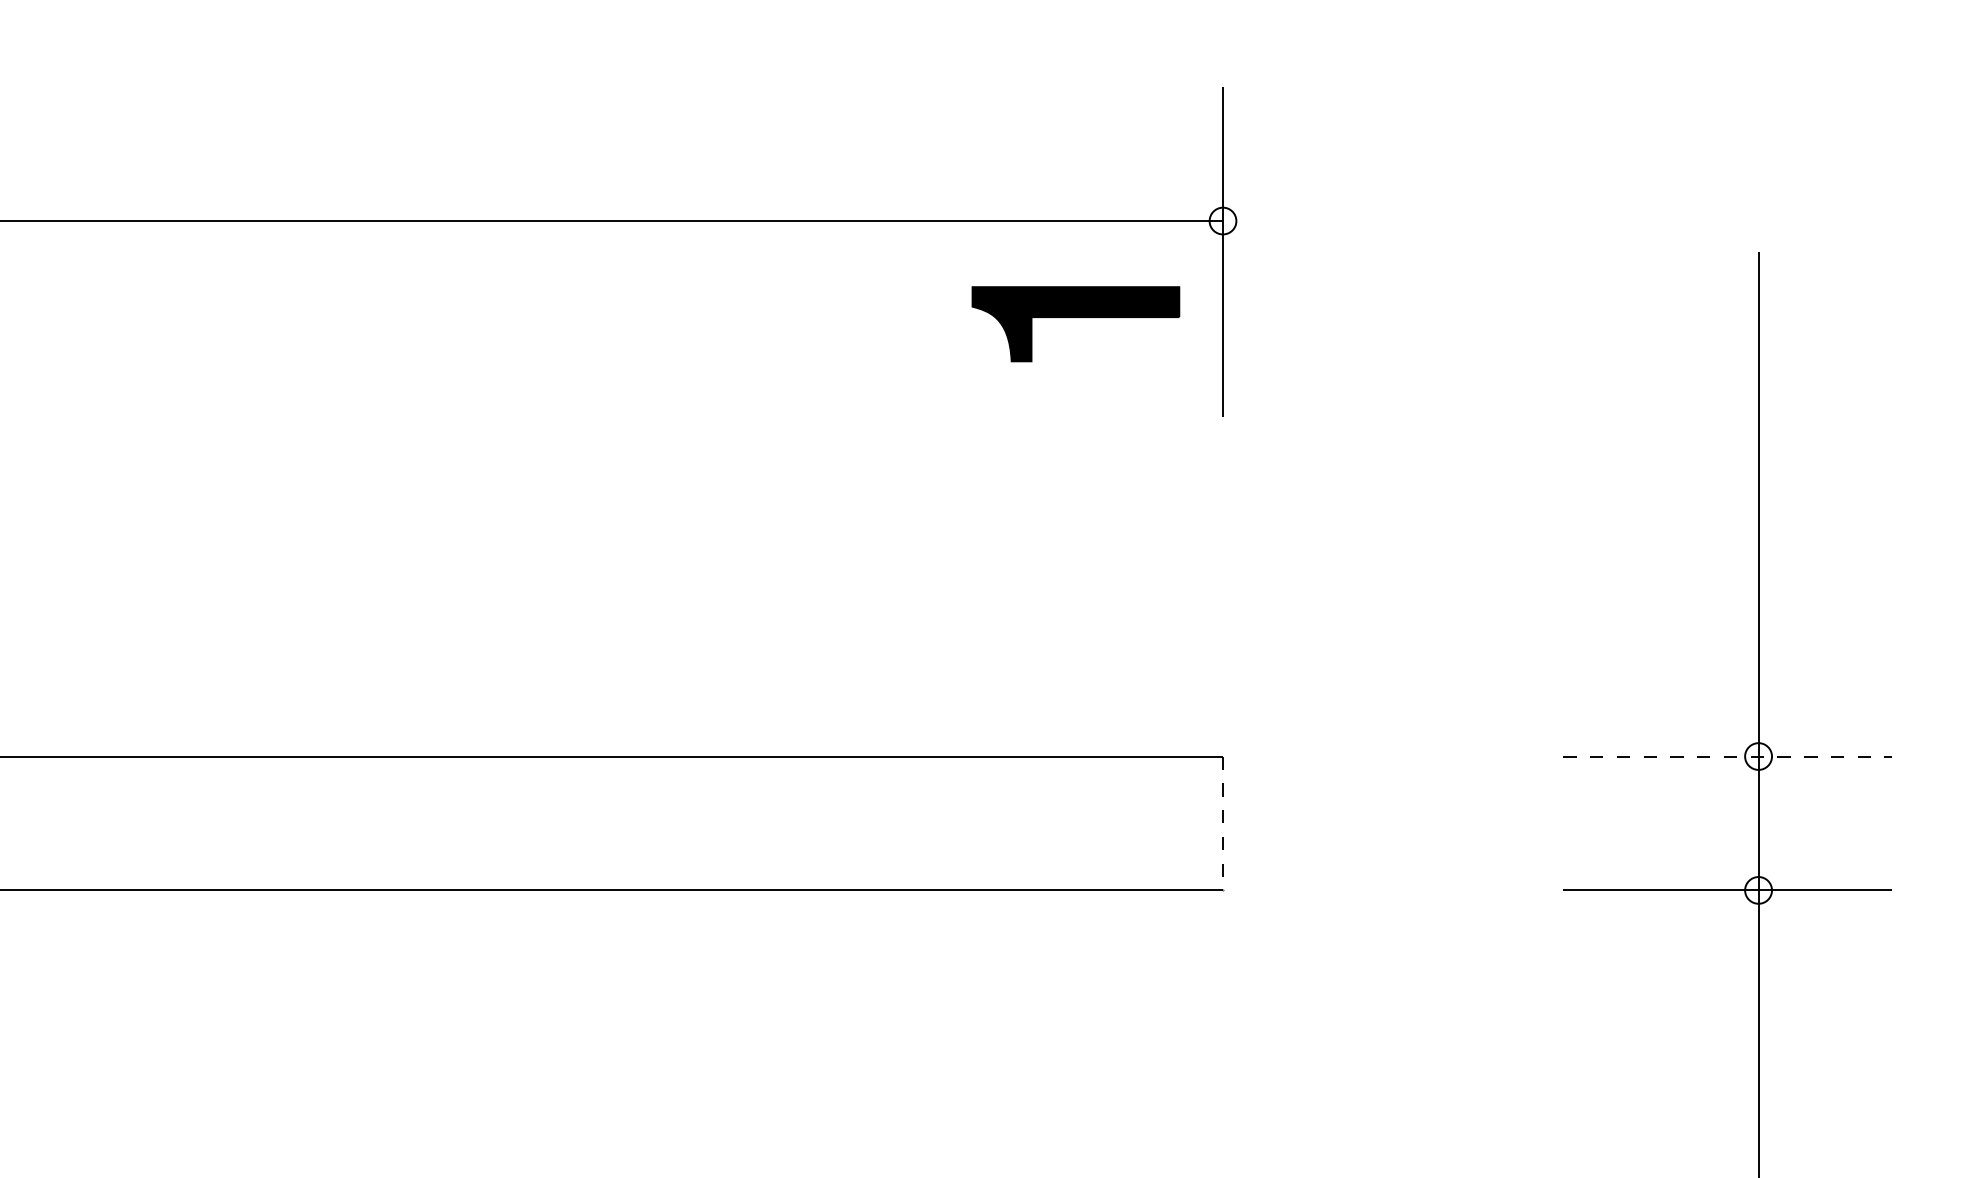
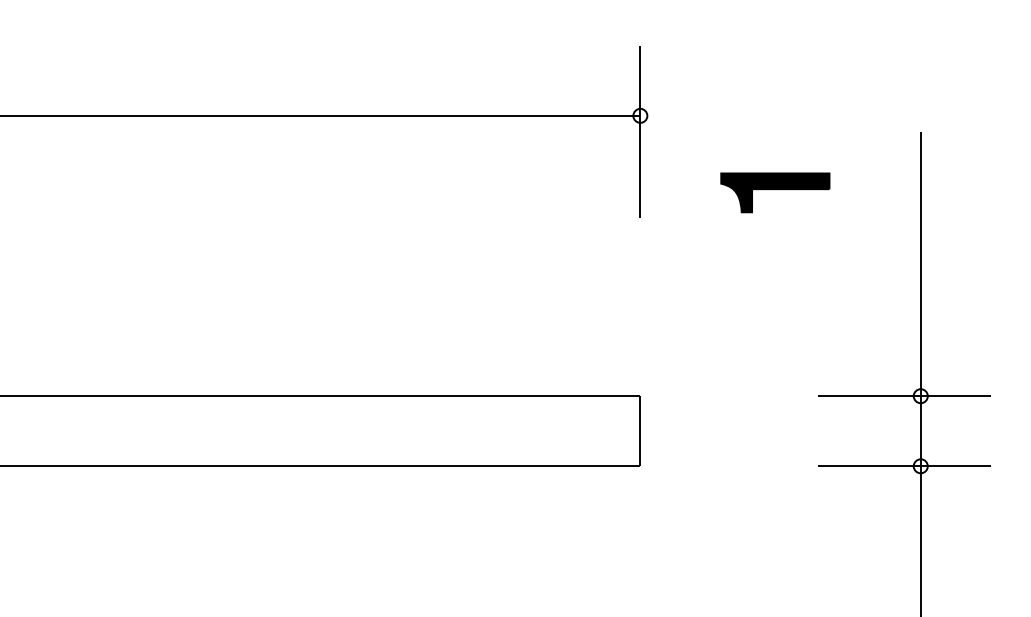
part: (1076, 323) -> (775, 192), moved
line: (1729, 757) -> (905, 396), dashed -> solid
line: (1223, 823) -> (640, 431), dashed -> solid

